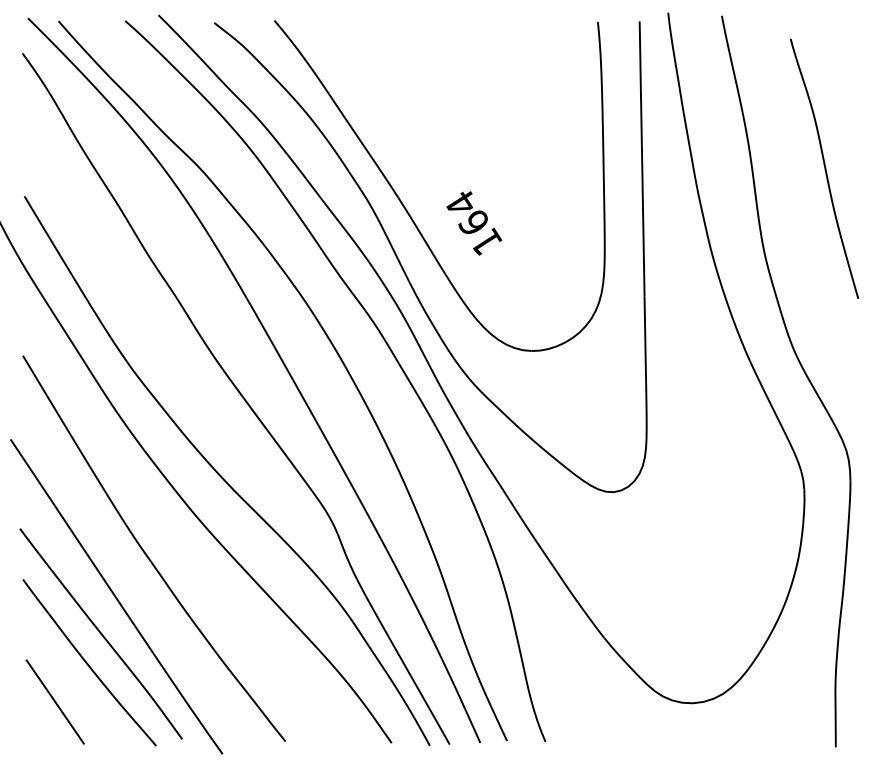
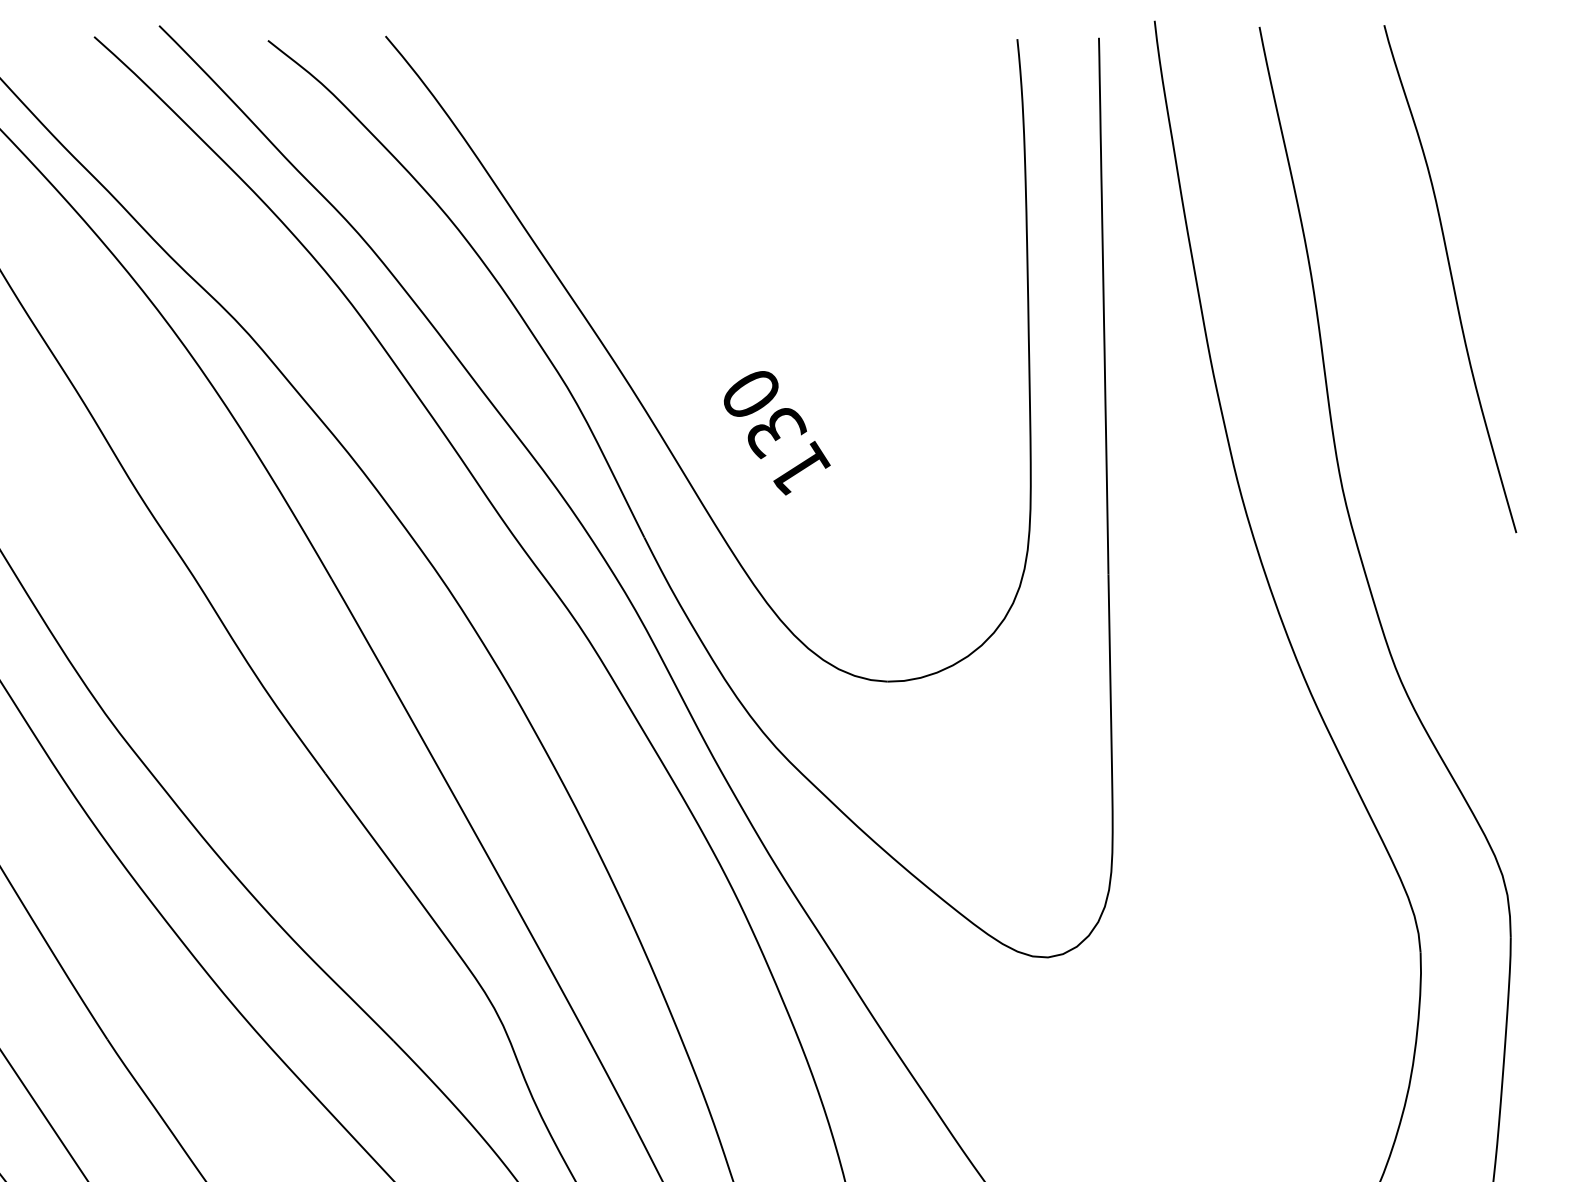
curve: (824, 168) -> (1450, 278), moved
text: (468, 213) -> (764, 413), 164 -> 130

